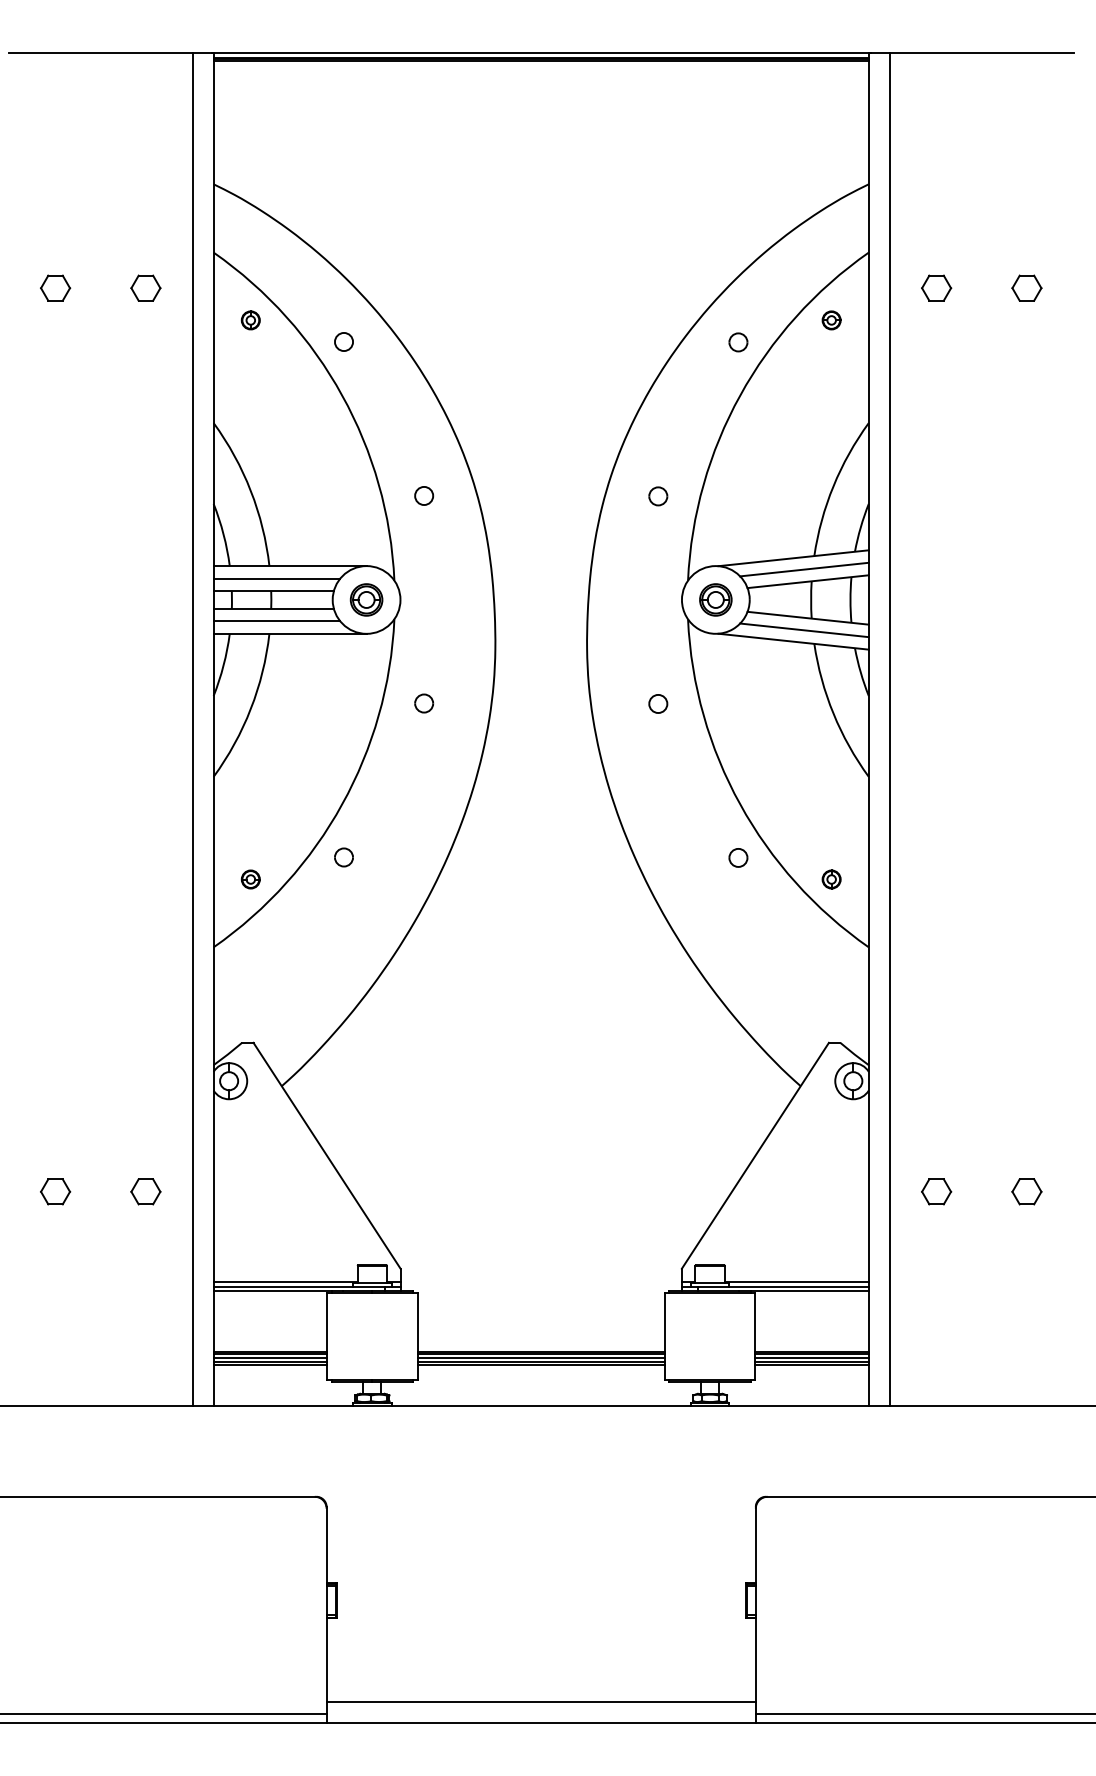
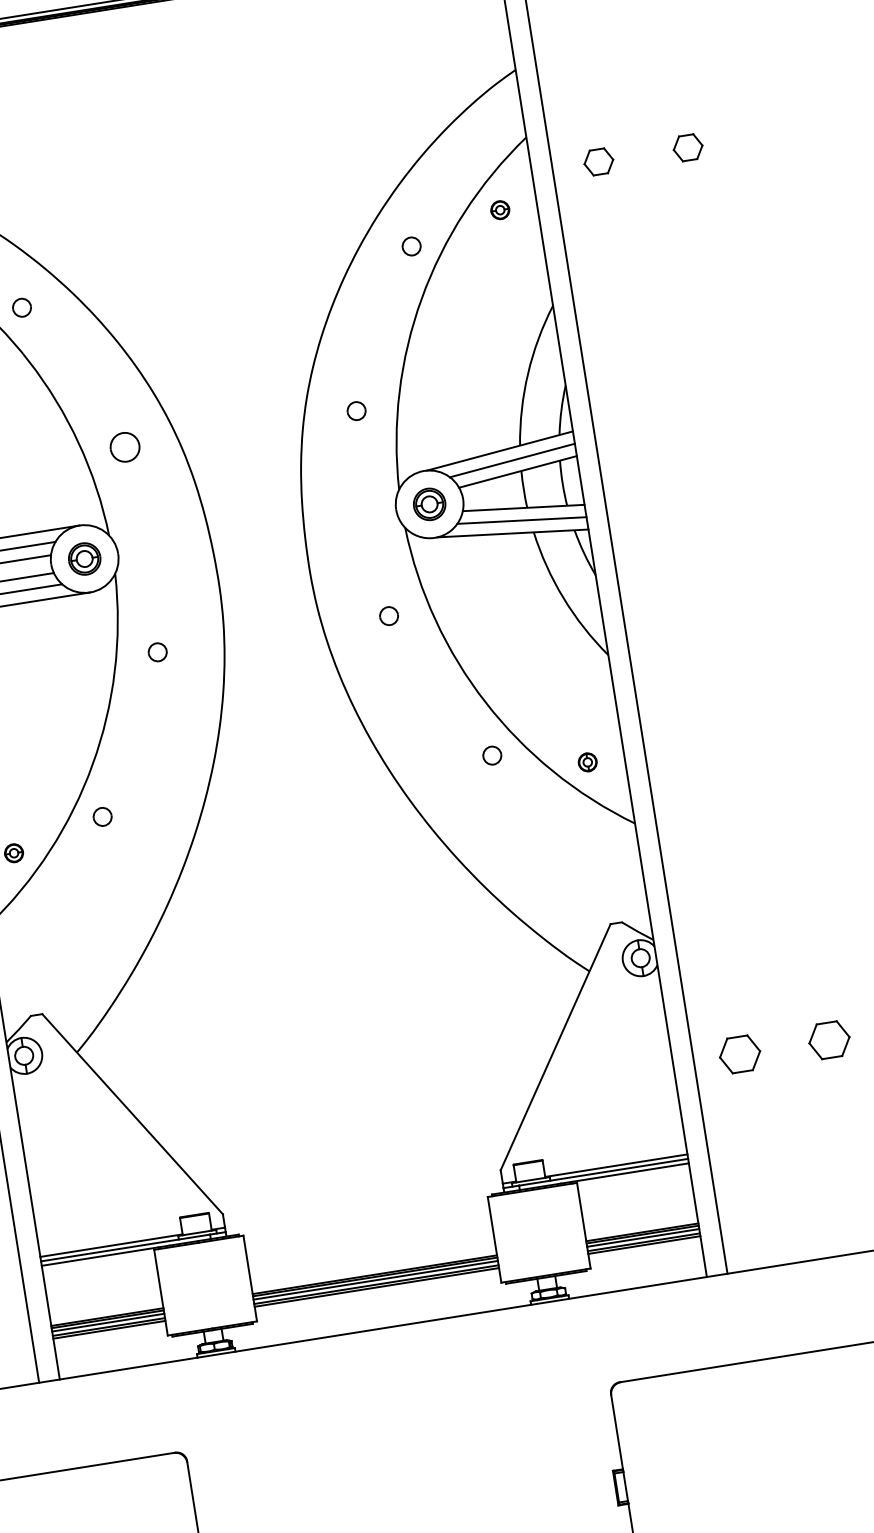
part: (424, 495) -> (125, 446), size x1.6
part: (936, 1191) -> (740, 1054), size x1.4
part: (1026, 1191) -> (829, 1040), size x1.4

